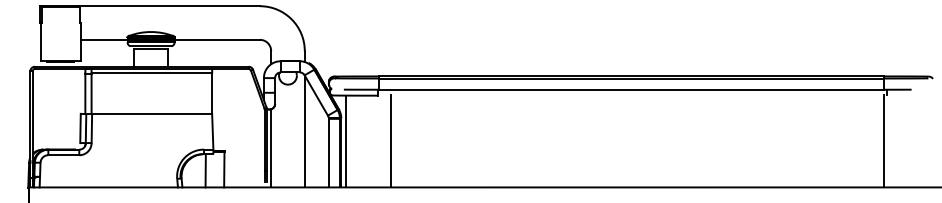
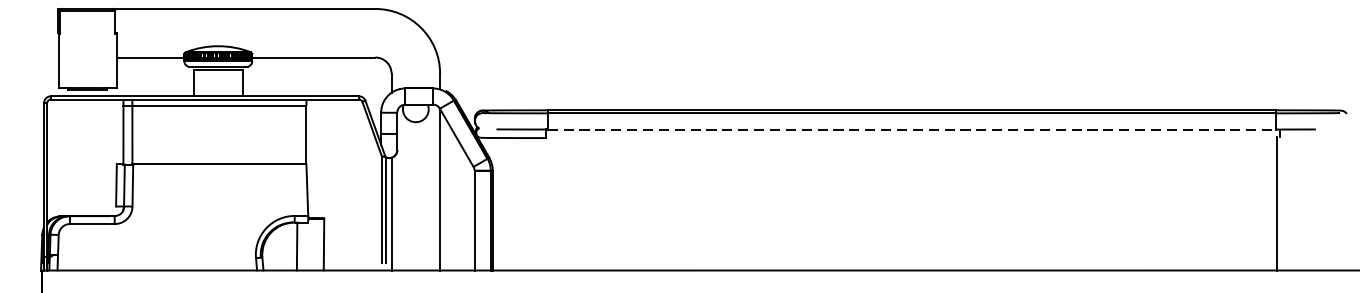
line: (632, 89) -> (913, 129), solid -> dashed
line: (391, 140) -> (565, 202), removed
line: (346, 141) -> (500, 204), removed

